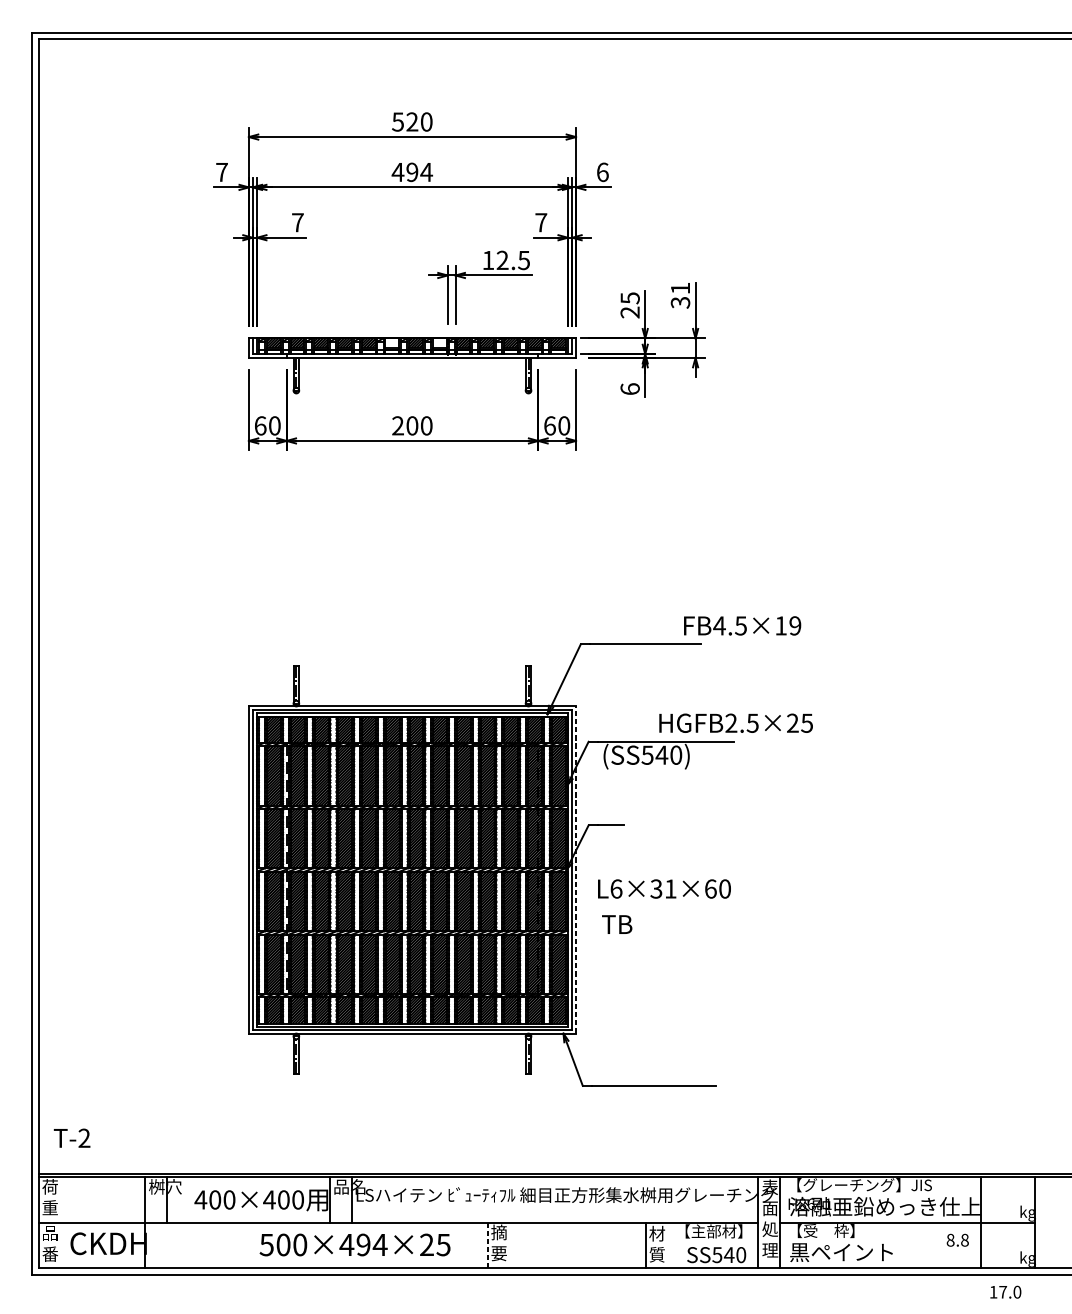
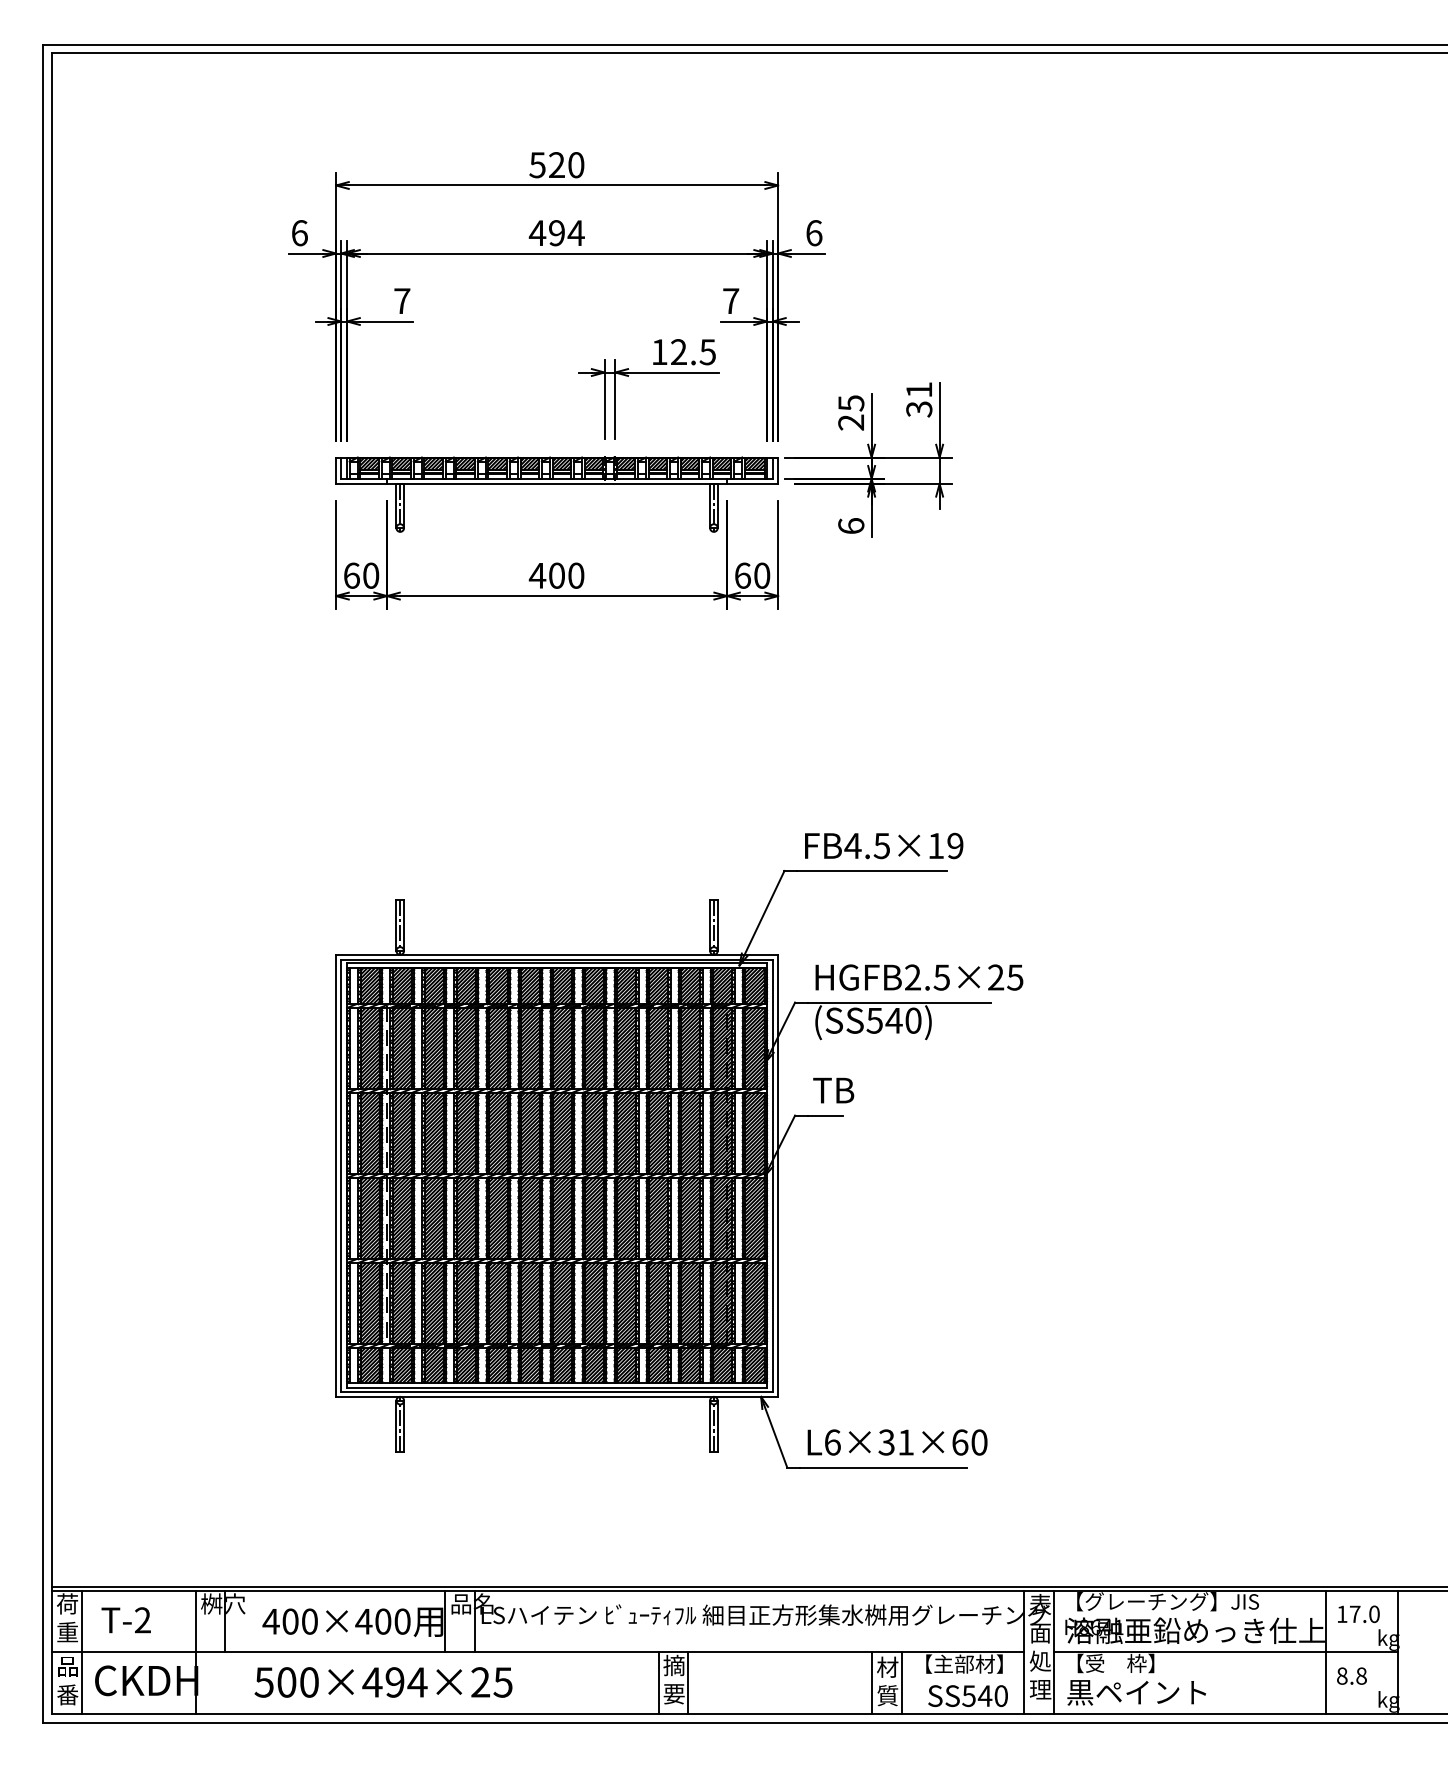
text: (221, 172) -> (299, 233), 7 -> 6
hatch: (392, 342) -> (529, 463), added
hatch: (439, 342) -> (593, 463), added
text: (397, 425) -> (537, 575), 200 -> 400
text: (742, 625) -> (884, 845), moved
text: (736, 723) -> (919, 977), moved
line: (576, 869) -> (778, 1175), dashed -> solid
text: (664, 889) -> (897, 1442), moved
text: (617, 924) -> (833, 1090), moved
text: (71, 1138) -> (125, 1620), moved
line: (60, 1222) -> (81, 1652), added
text: (957, 1239) -> (1351, 1675), moved
text: (355, 1245) -> (383, 1682), moved
line: (487, 1245) -> (658, 1683), dashed -> solid
line: (509, 1245) -> (688, 1683), added
line: (667, 1245) -> (901, 1683), added
text: (1005, 1291) -> (1358, 1613), moved

